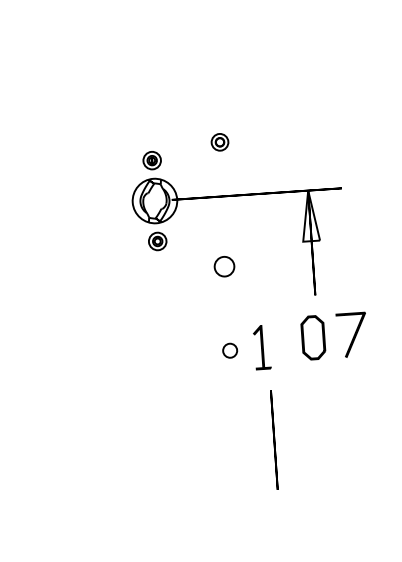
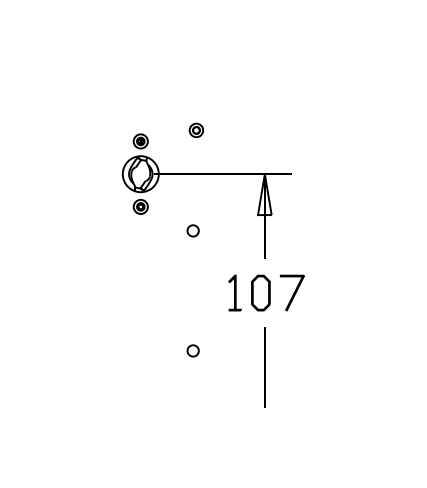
part: (223, 266) -> (192, 230), size x0.71
part: (261, 346) -> (234, 292), moved
part: (229, 350) -> (192, 350), moved
line: (273, 440) -> (264, 367), moved

